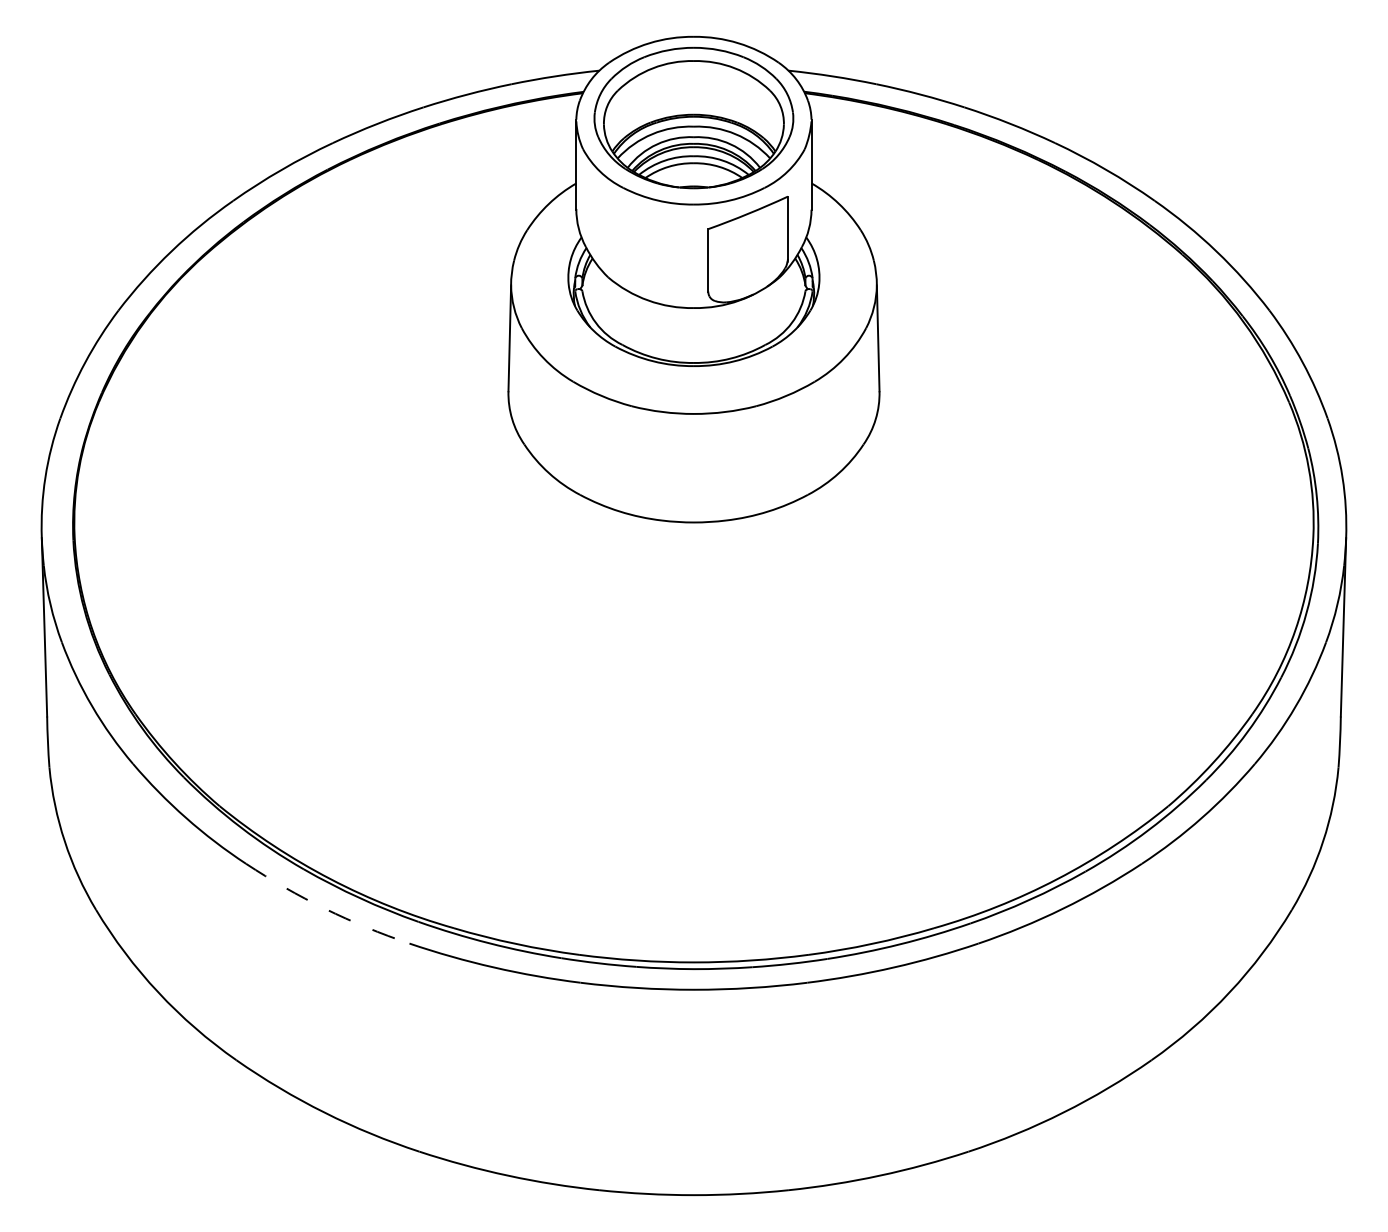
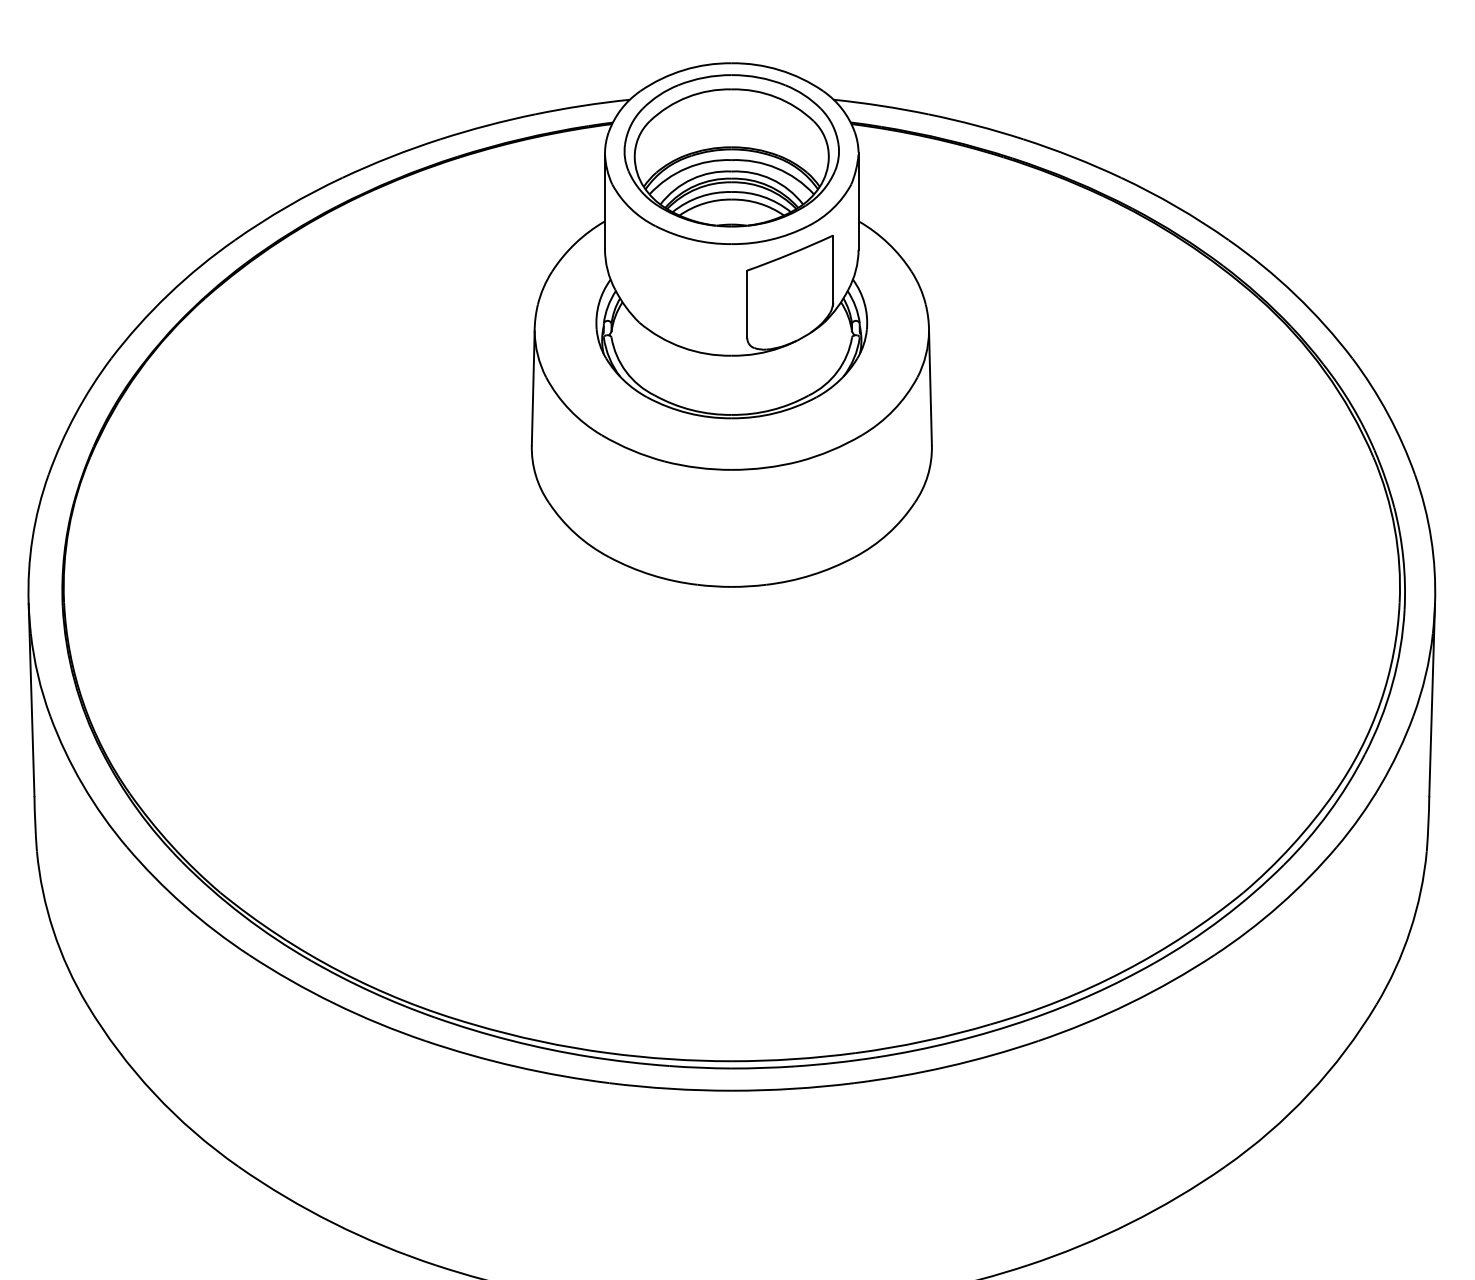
arc: (325, 908) -> (334, 1003), dashed -> solid

